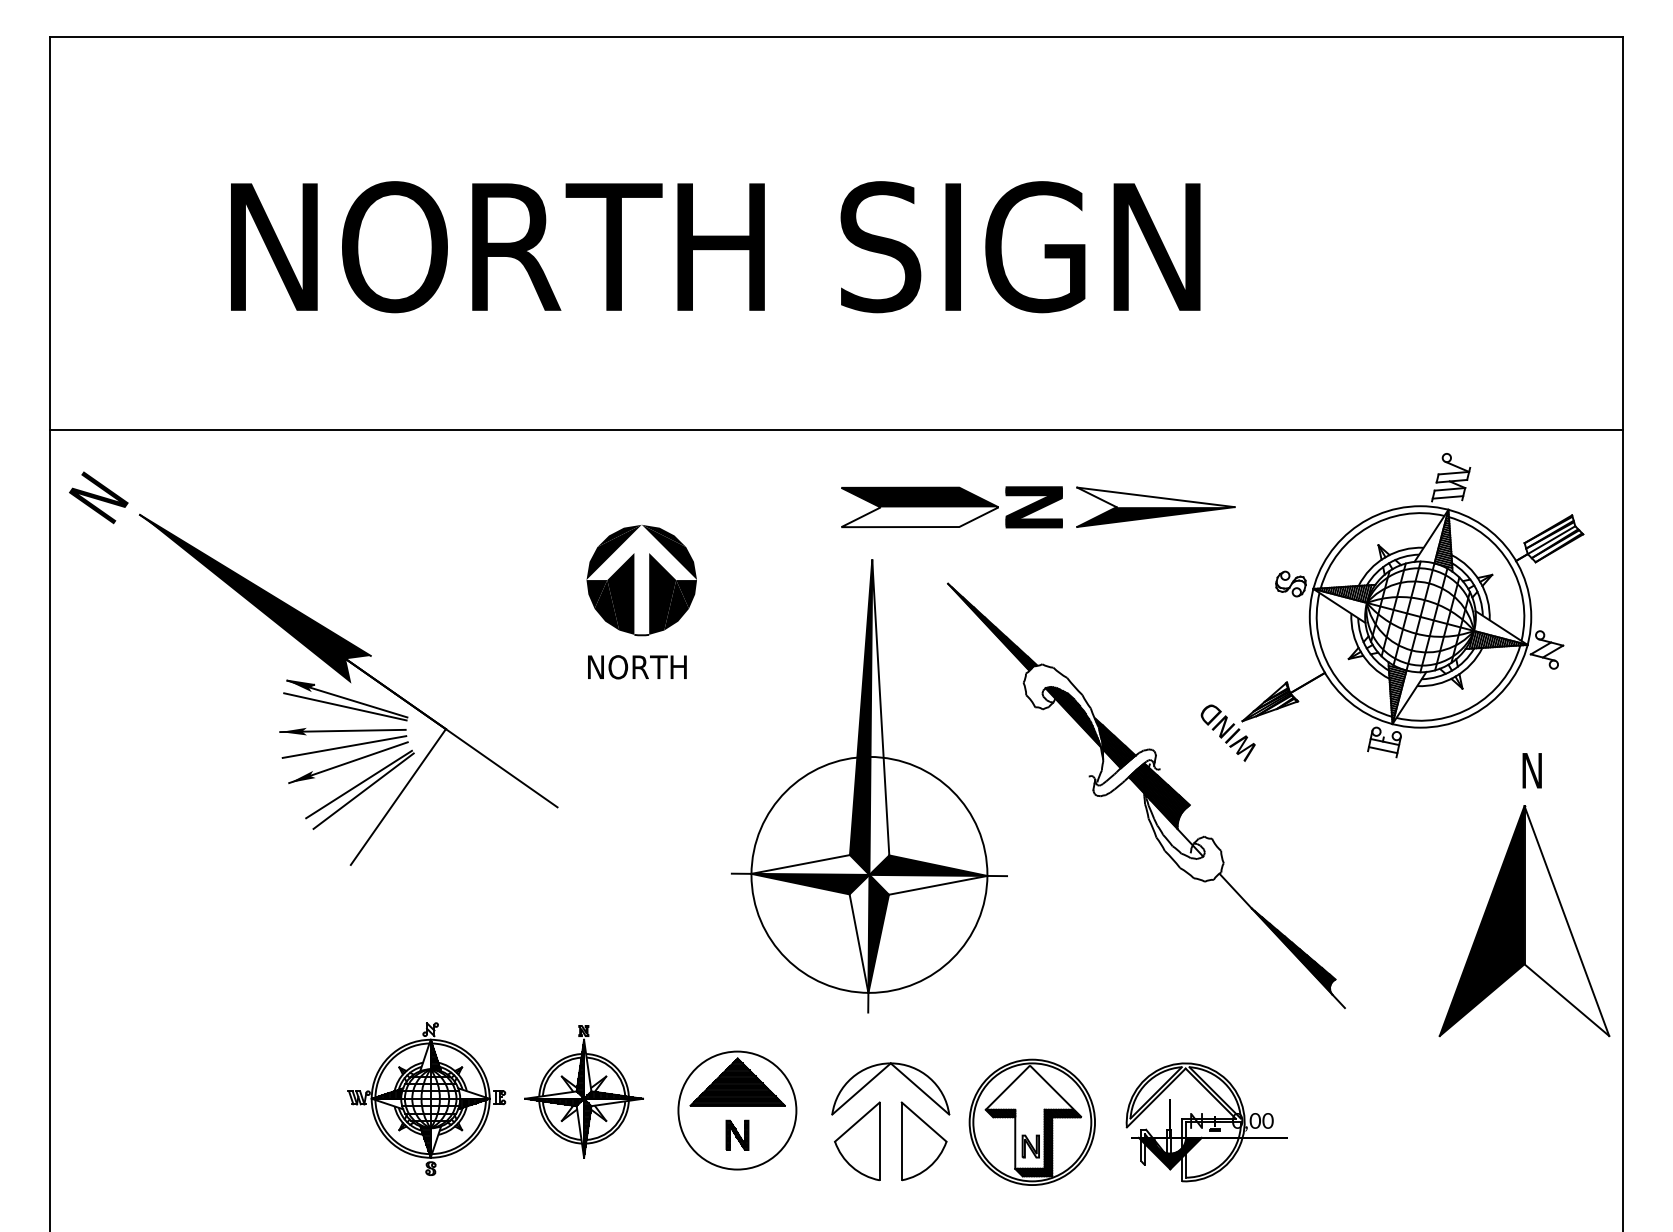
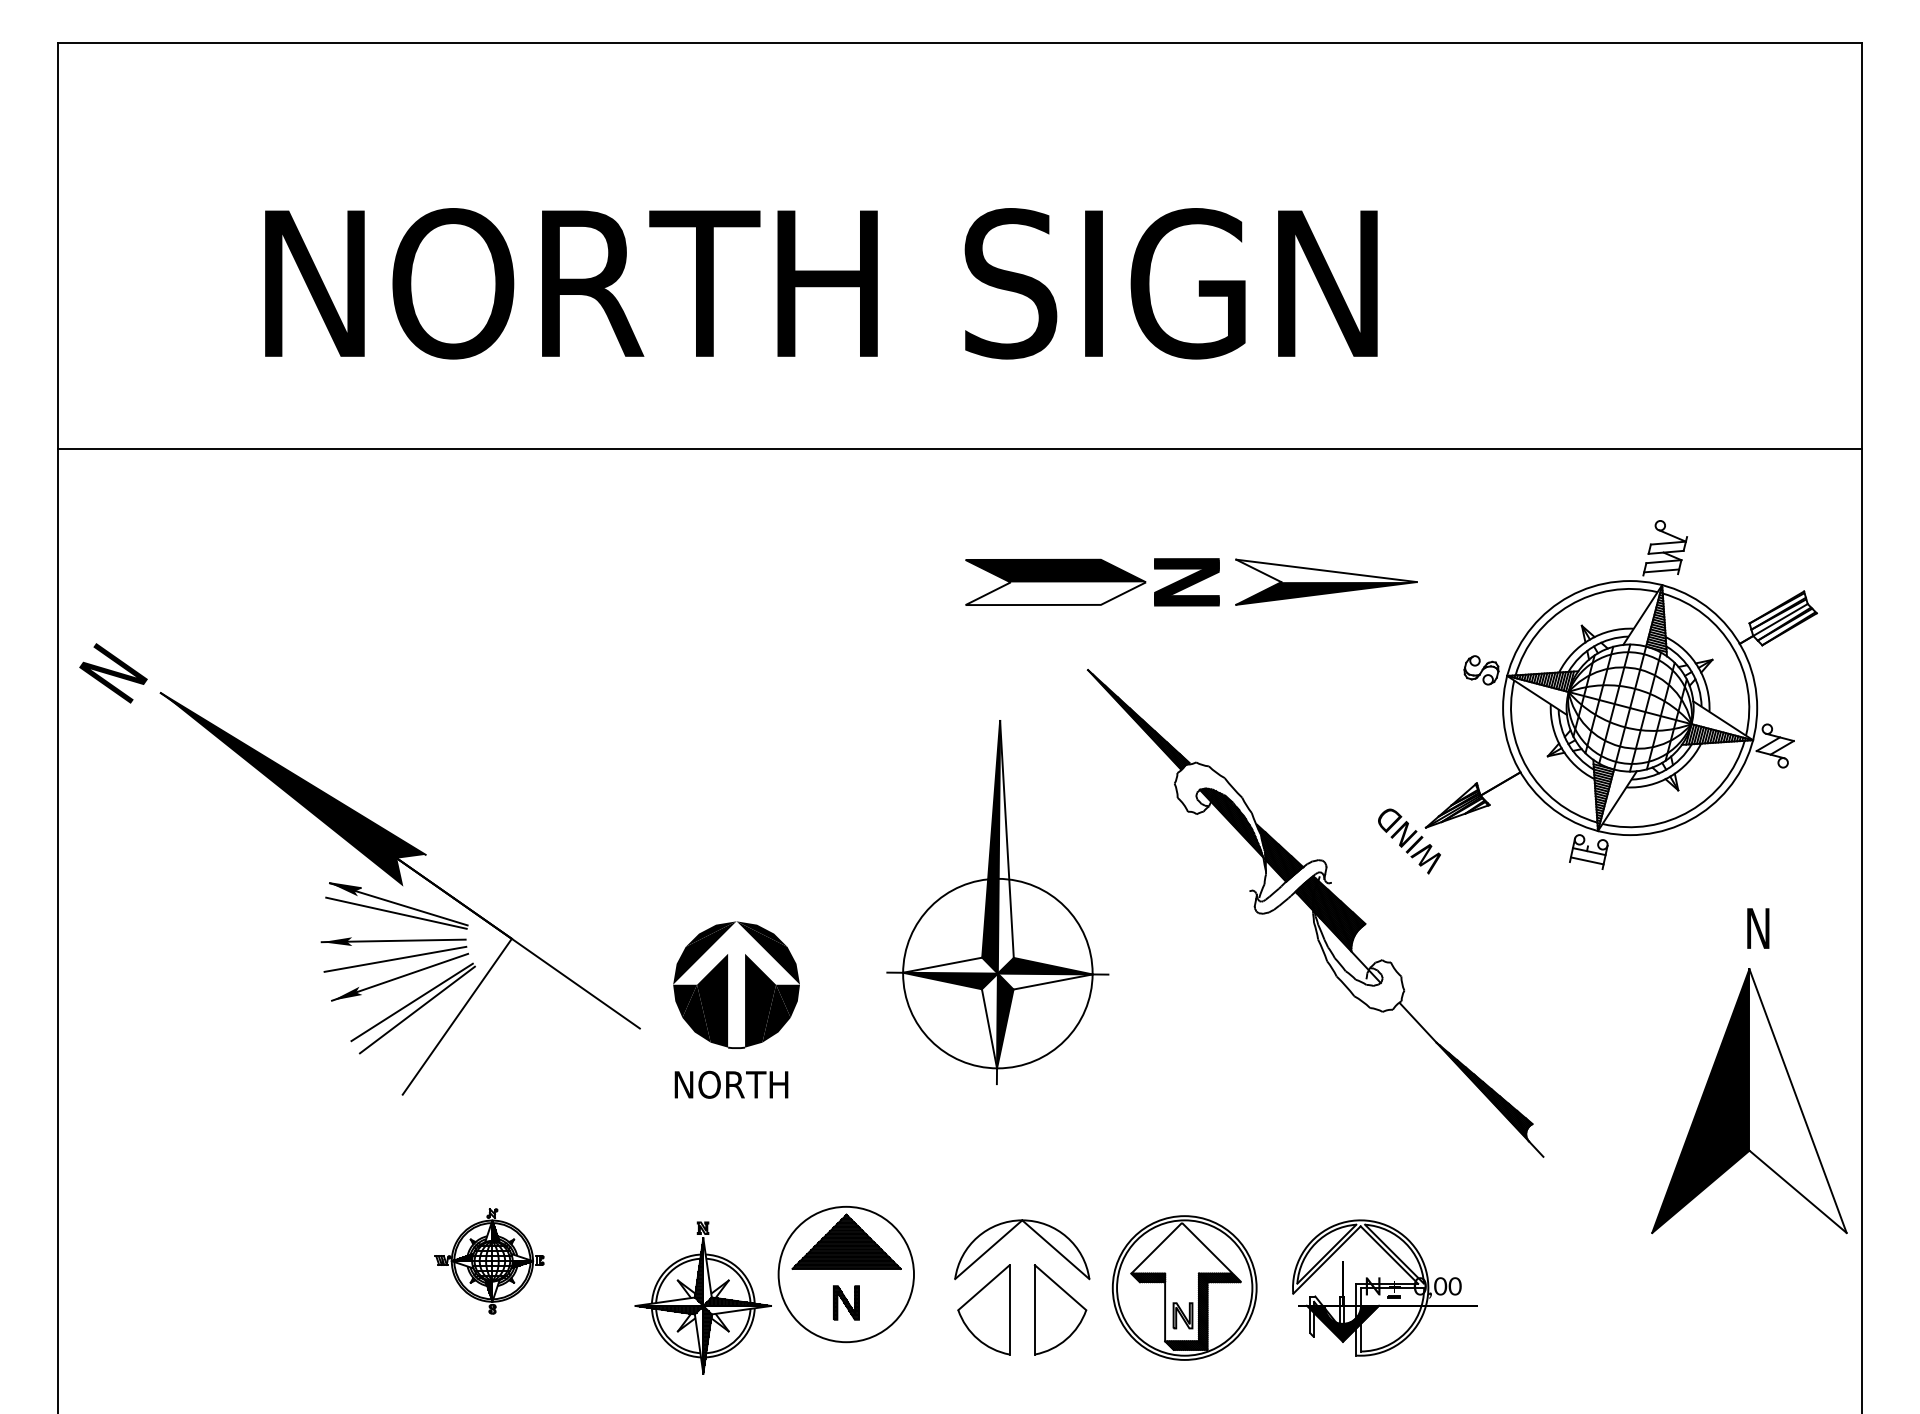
line: (836, 429) -> (959, 448), moved
part: (641, 601) -> (736, 1009), moved
part: (319, 658) -> (366, 857), moved
part: (869, 786) -> (997, 902), size x0.7
part: (1524, 895) -> (1749, 1071), moved
part: (583, 1091) -> (702, 1297), moved
part: (426, 1099) -> (489, 1261), size x0.6

